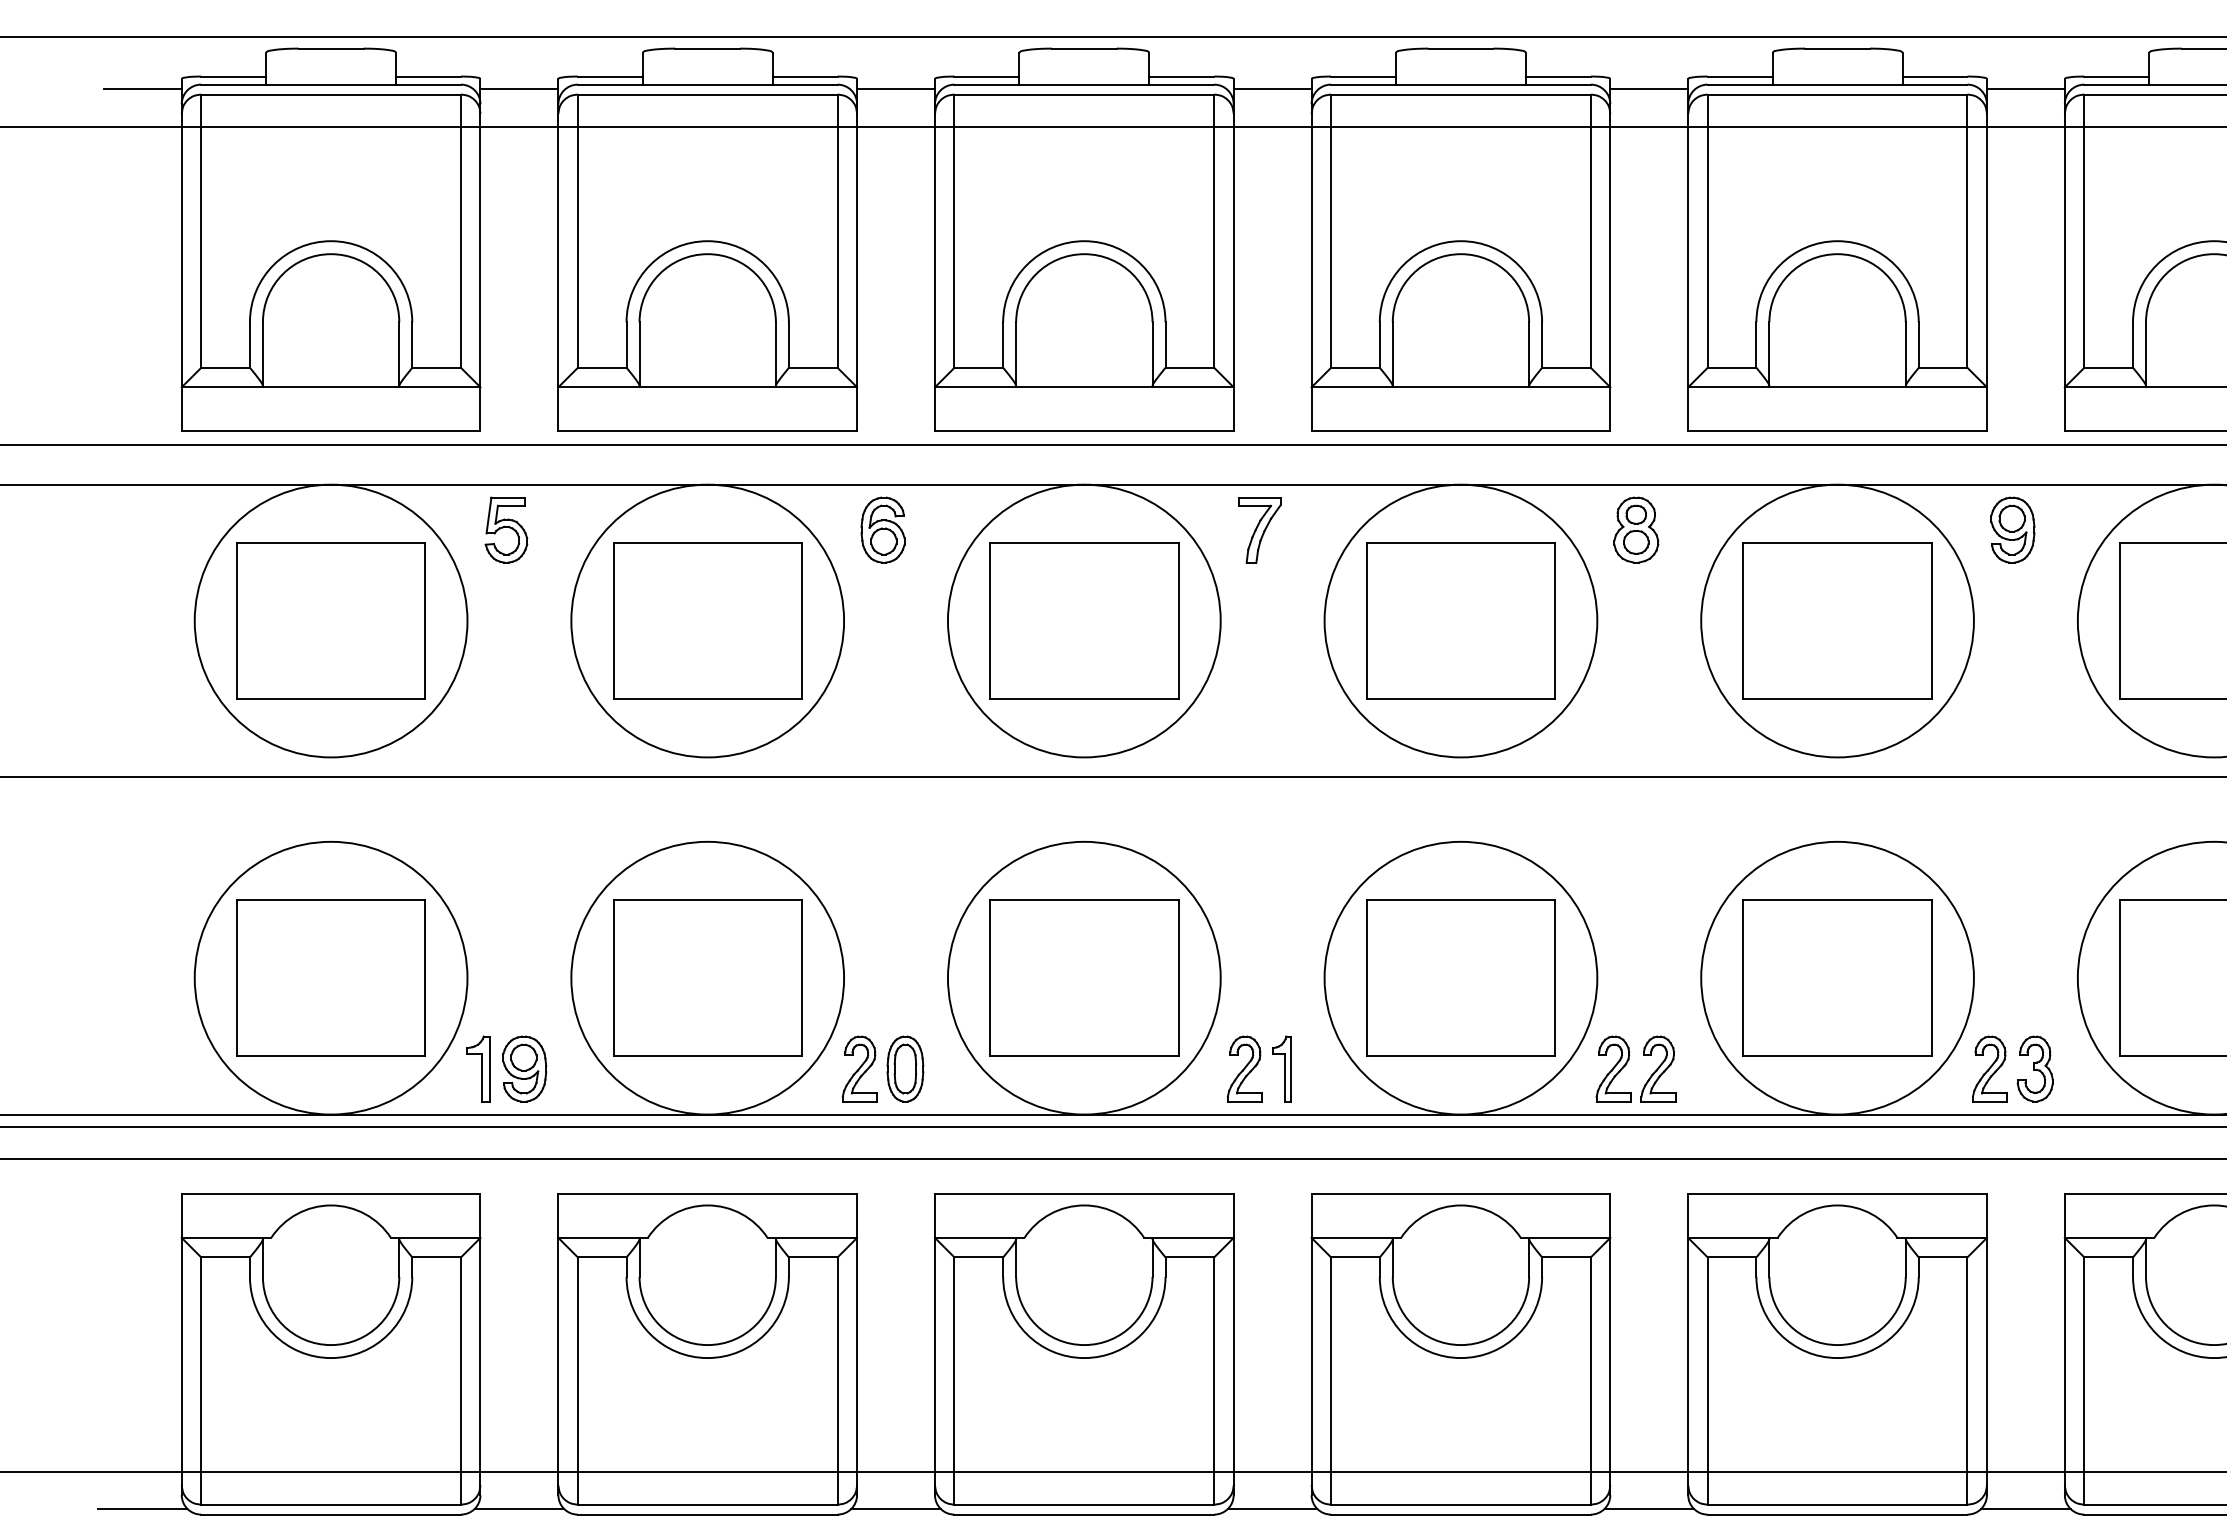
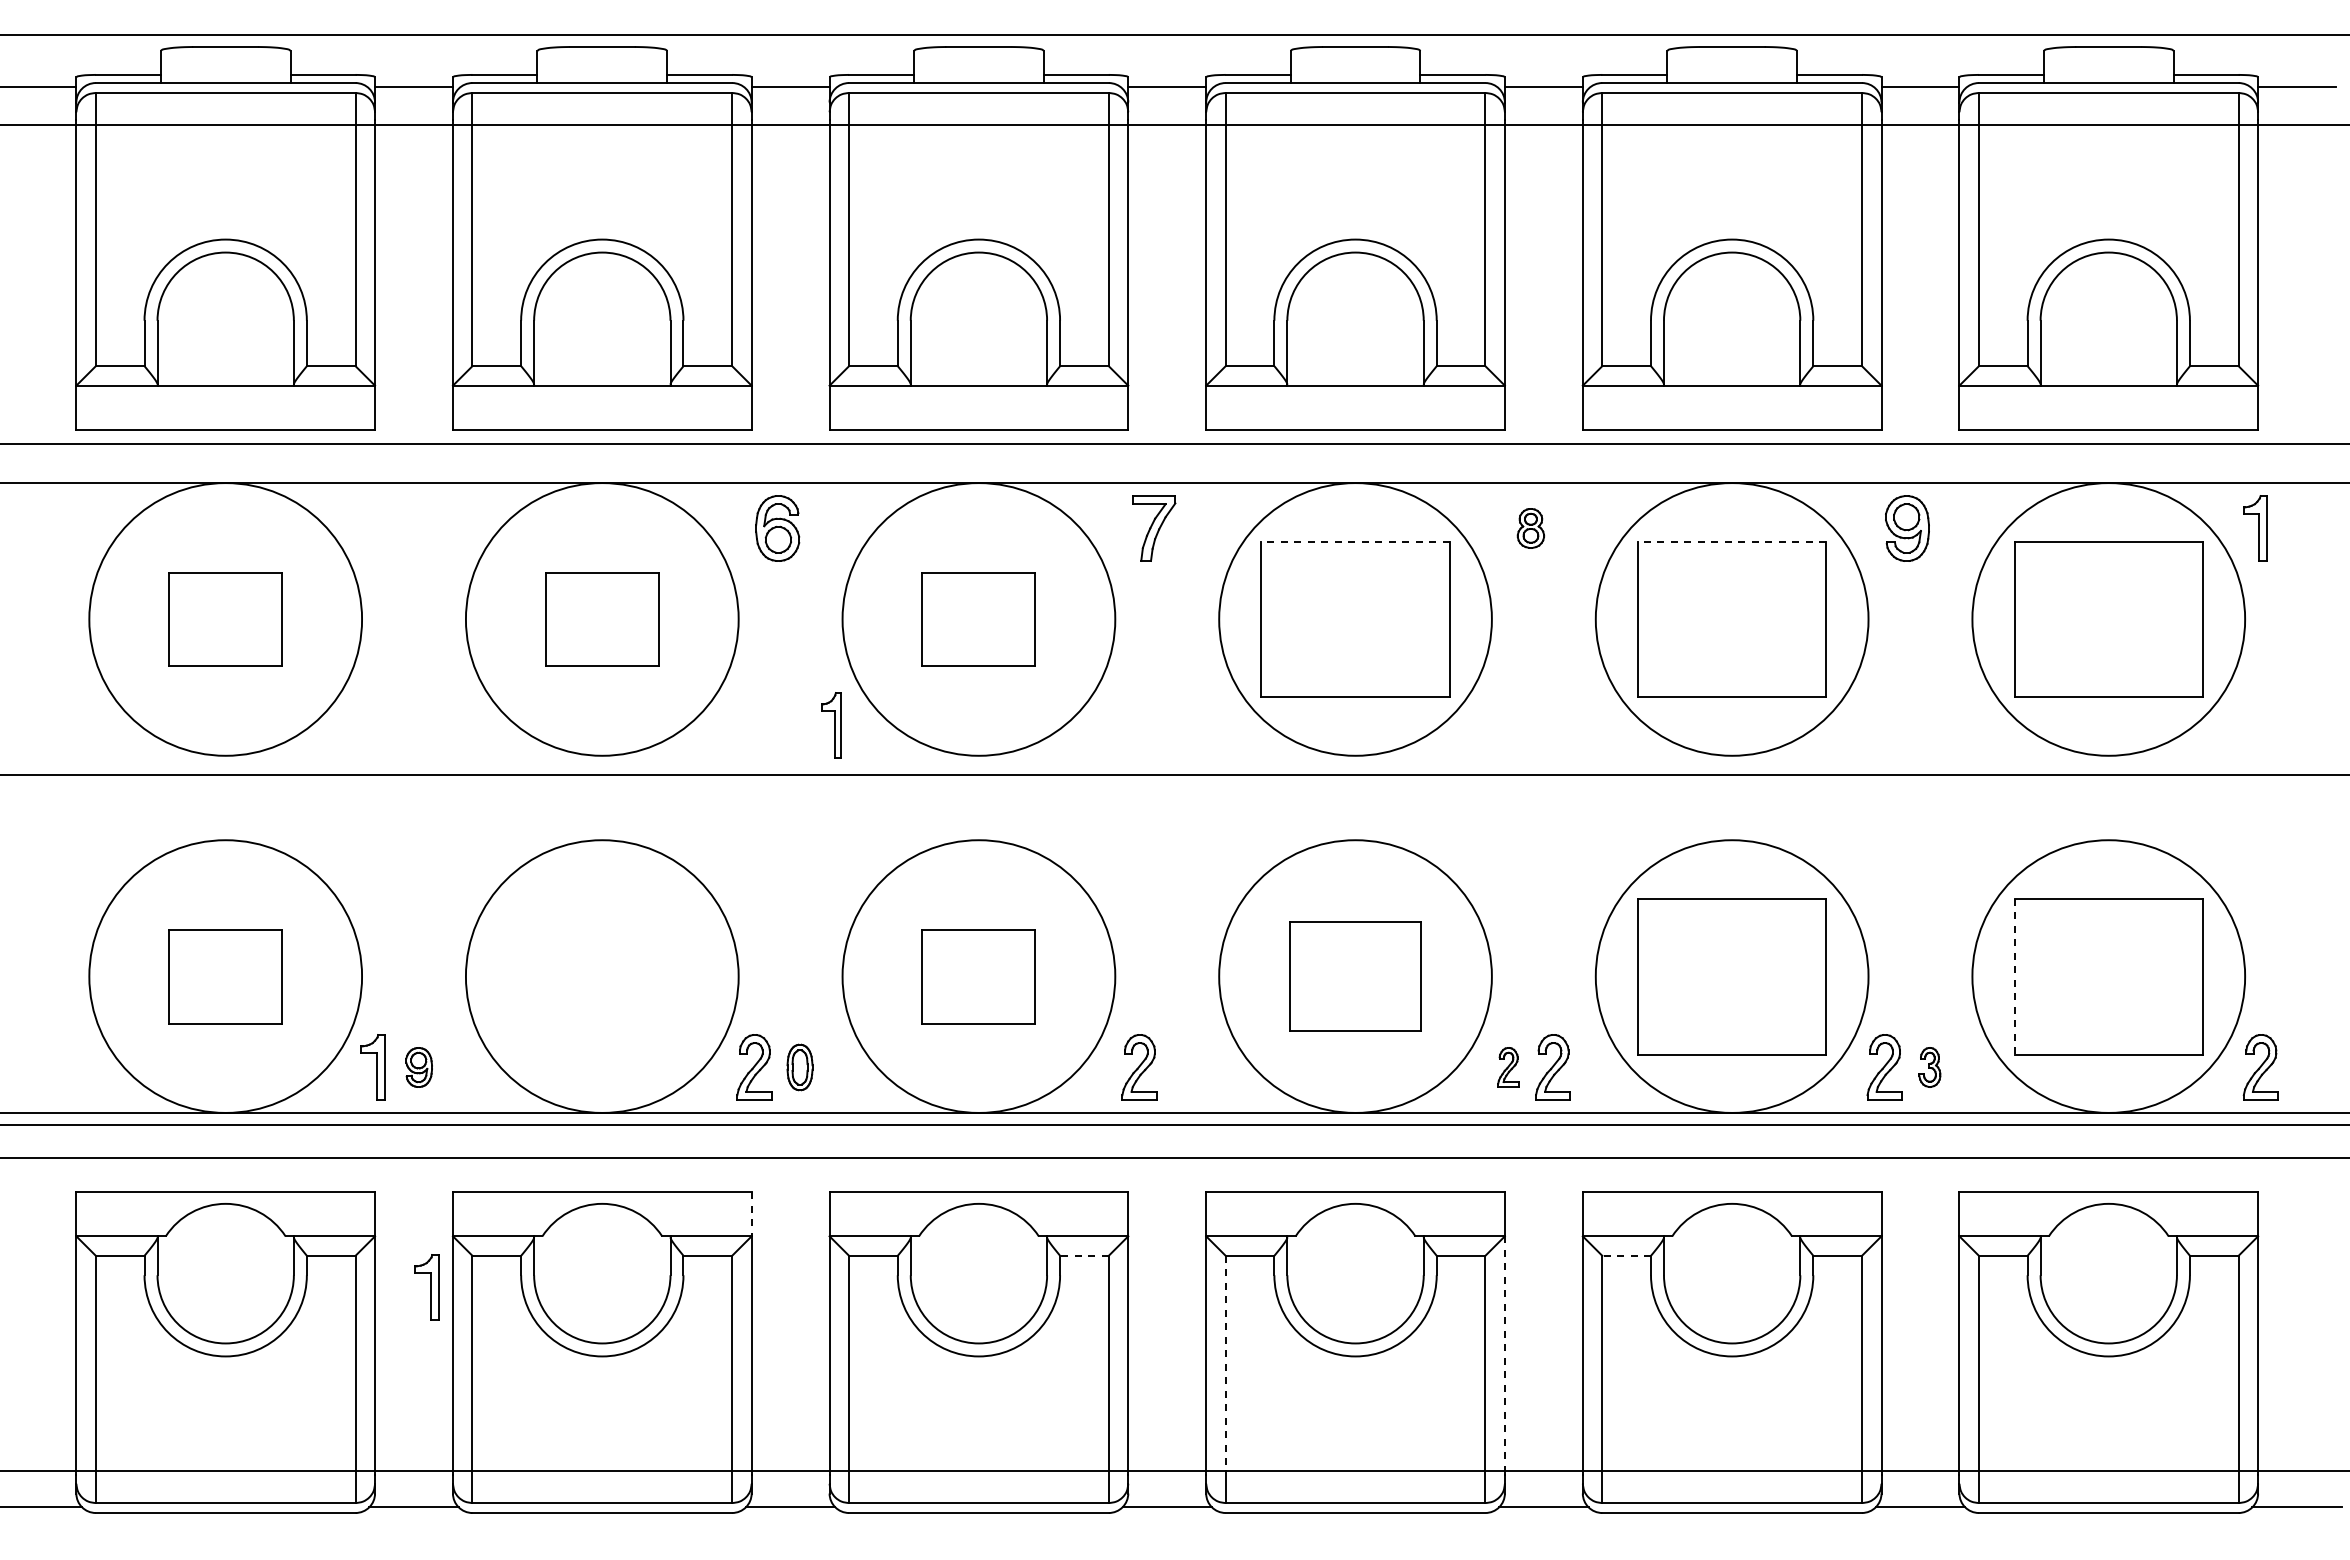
part: (505, 530) -> (400, 528), removed
part: (1635, 530) -> (1530, 528), size x0.6
line: (1460, 543) -> (1355, 541), solid -> dashed
line: (1836, 543) -> (1731, 541), solid -> dashed
part: (330, 621) -> (225, 619), size x0.6
part: (706, 621) -> (601, 619), size x0.6
part: (1083, 621) -> (978, 619), size x0.6
part: (330, 978) -> (225, 976), size x0.6
part: (706, 978) -> (601, 976), removed
part: (1083, 978) -> (978, 976), size x0.6
part: (1460, 978) -> (1355, 976), size x0.7
line: (2119, 978) -> (2014, 976), solid -> dashed
part: (523, 1069) -> (418, 1067), size x0.6
part: (904, 1069) -> (799, 1067), size x0.7
part: (1281, 1069) -> (831, 725), moved
part: (1613, 1069) -> (1508, 1067), size x0.6
part: (2034, 1069) -> (1929, 1067), size x0.6
line: (856, 1216) -> (751, 1214), solid -> dashed
line: (1188, 1257) -> (1083, 1255), solid -> dashed
line: (1731, 1257) -> (1626, 1255), solid -> dashed
part: (531, 1289) -> (426, 1287), added
line: (1609, 1356) -> (1504, 1354), solid -> dashed
line: (1330, 1365) -> (1225, 1363), solid -> dashed

